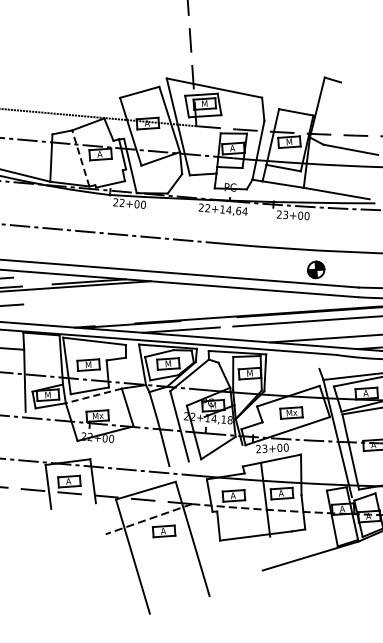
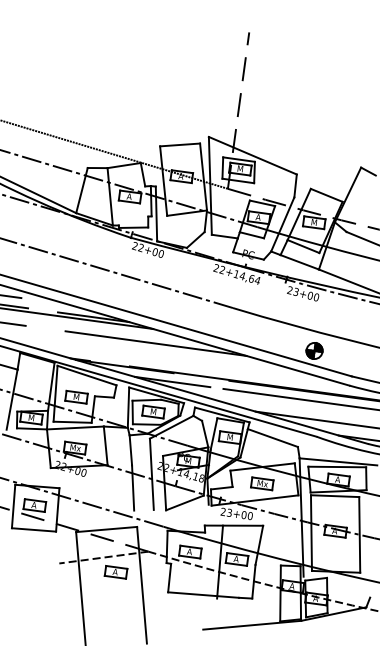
line: (81, 158) -> (110, 196), dashed -> solid
line: (156, 295) -> (155, 343), added
line: (292, 364) -> (272, 437), added
line: (93, 396) -> (74, 428), dashed -> solid
line: (73, 505) -> (33, 529), added

